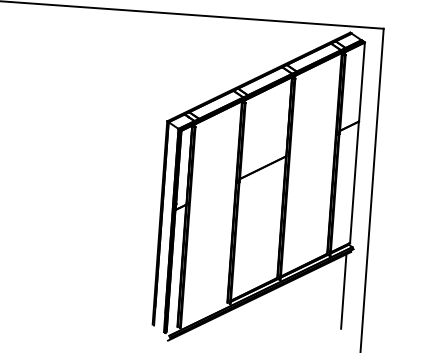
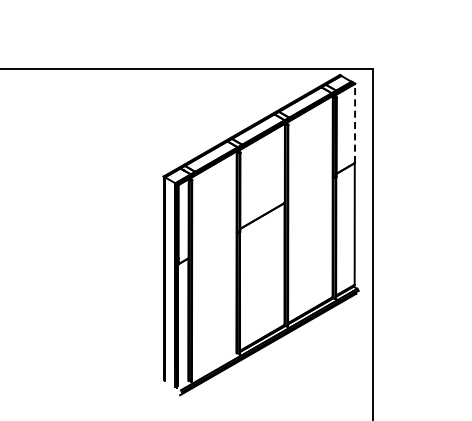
line: (362, 82) -> (355, 123), solid -> dashed
line: (343, 291) -> (351, 333), removed

